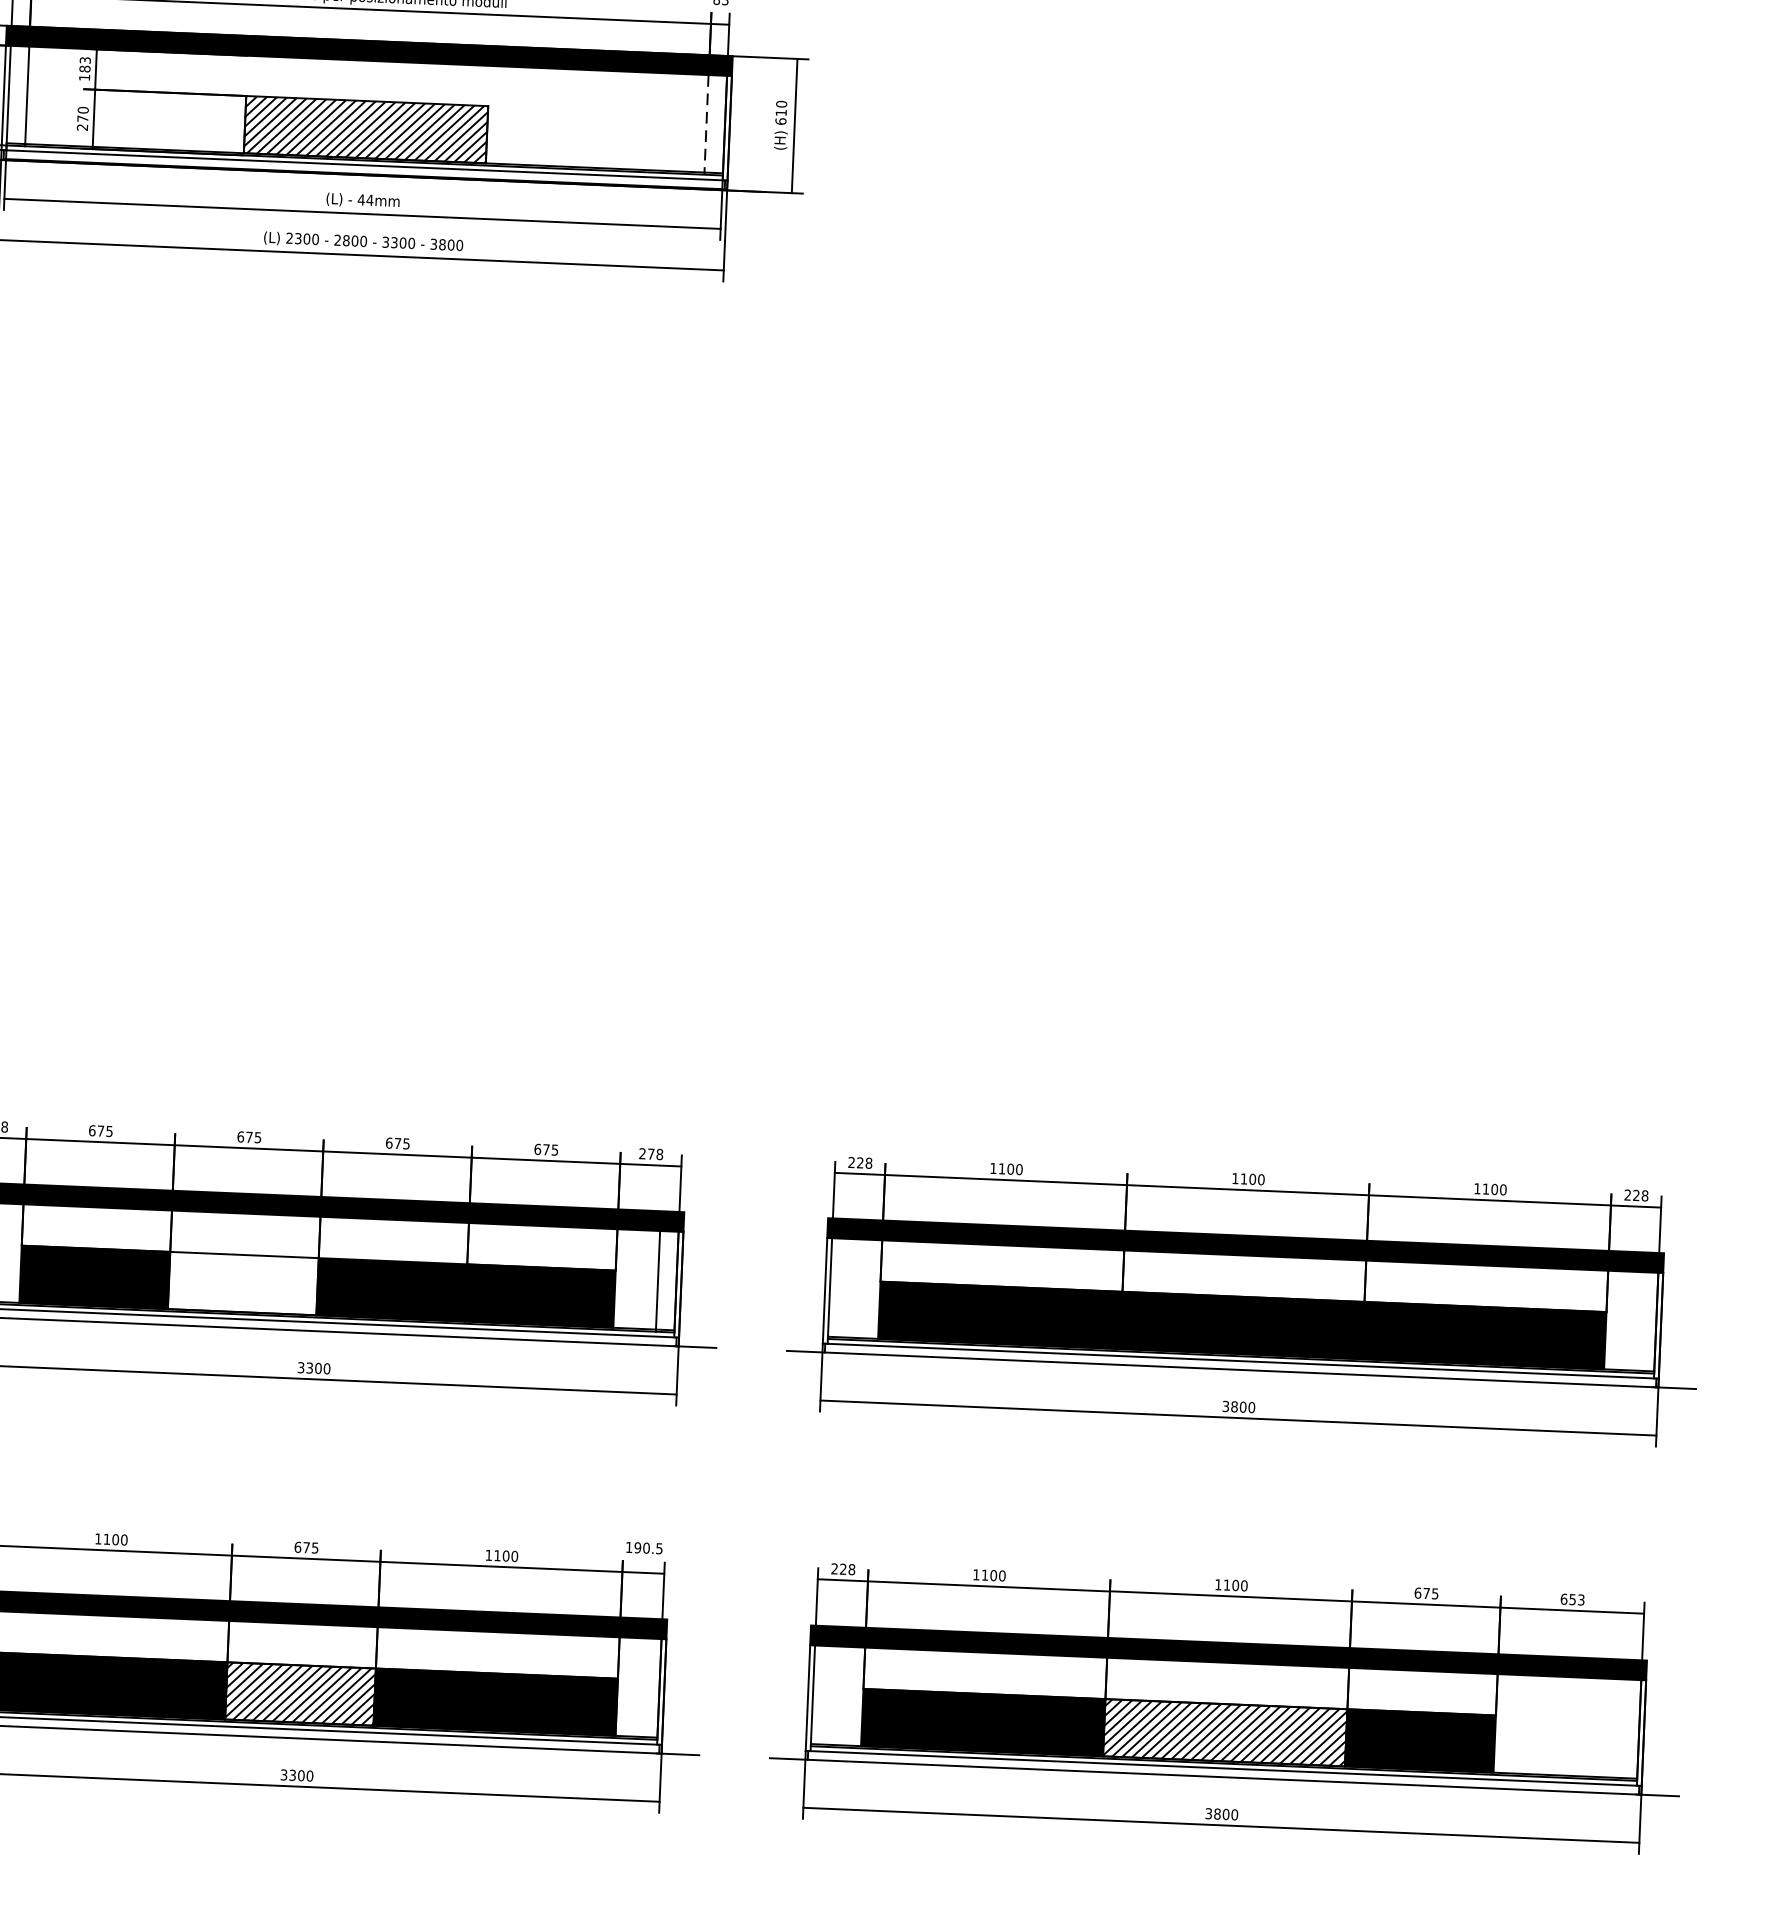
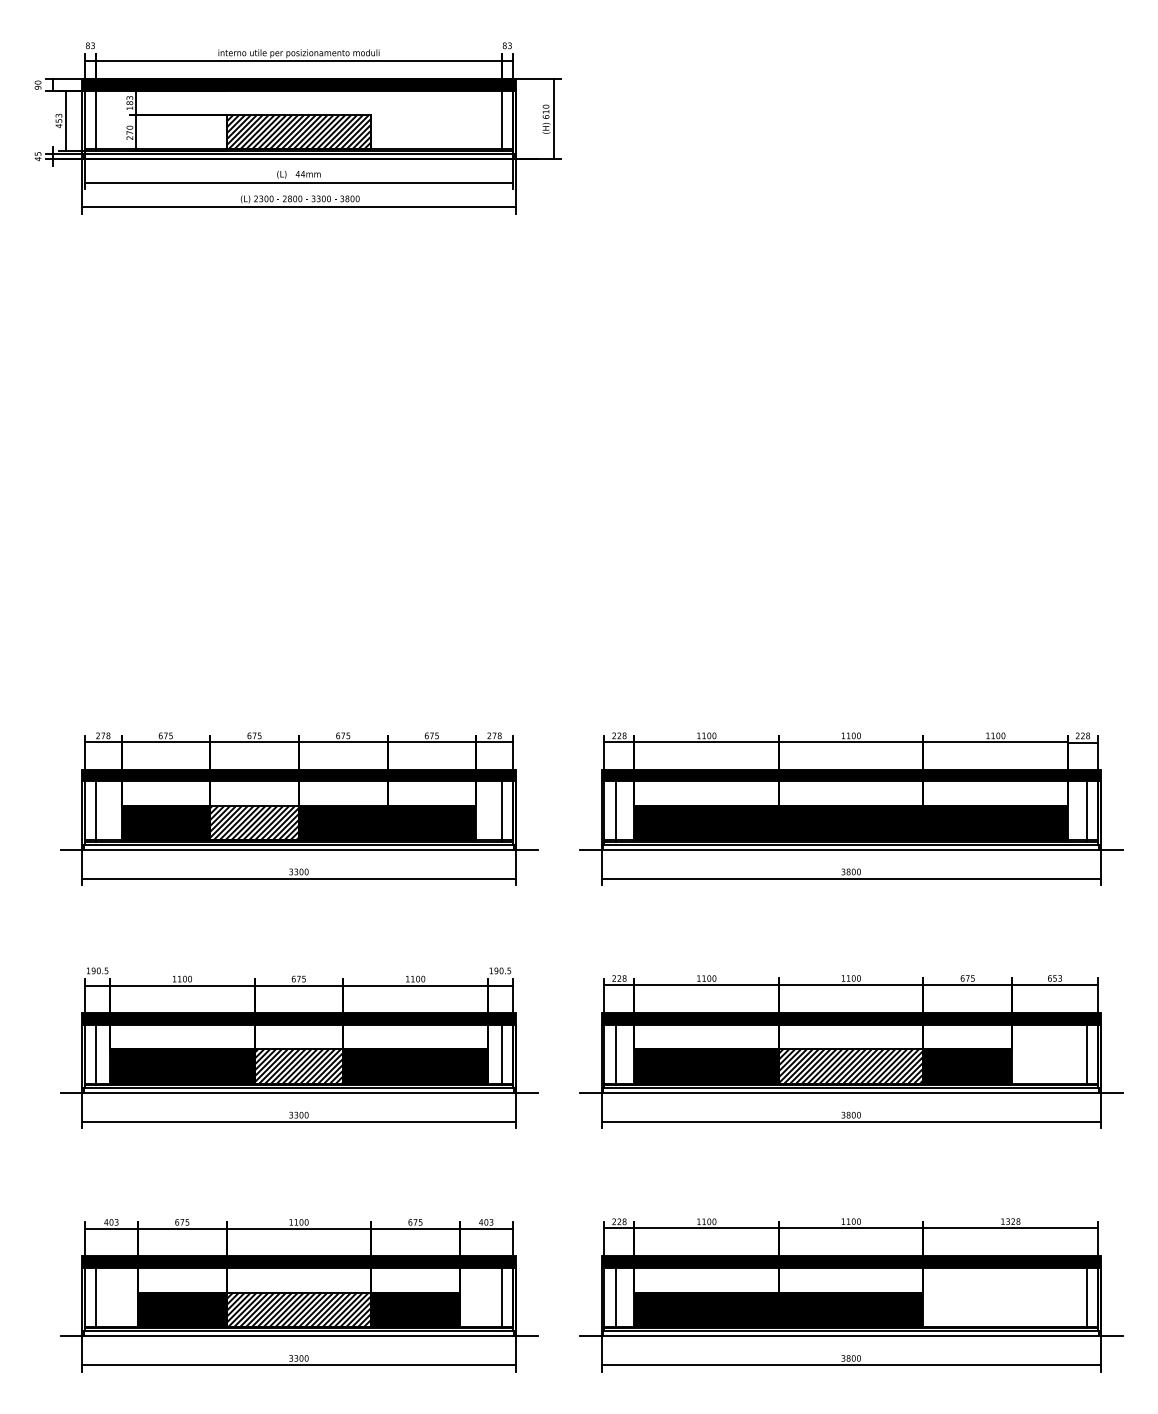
line: (706, 124) -> (501, 120), dashed -> solid
hatch: (243, 1284) -> (254, 823), added
line: (848, 1289) -> (615, 811), added
line: (1637, 1322) -> (1086, 811), added
line: (640, 1688) -> (501, 1054), added
line: (831, 1696) -> (615, 1054), added
line: (1620, 1729) -> (1086, 1054), added

